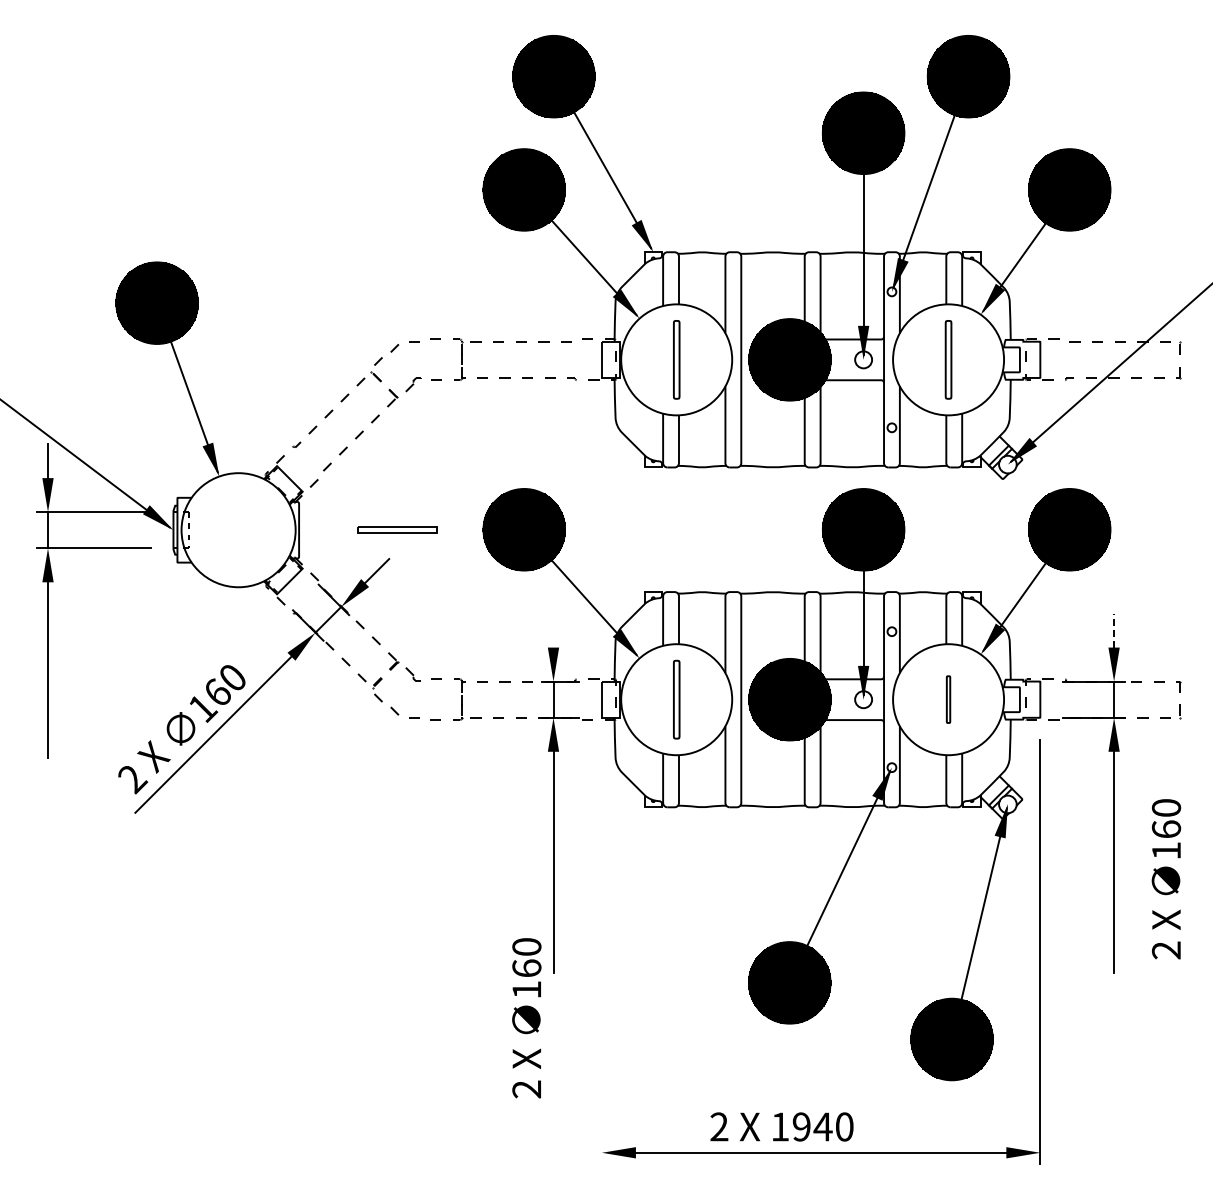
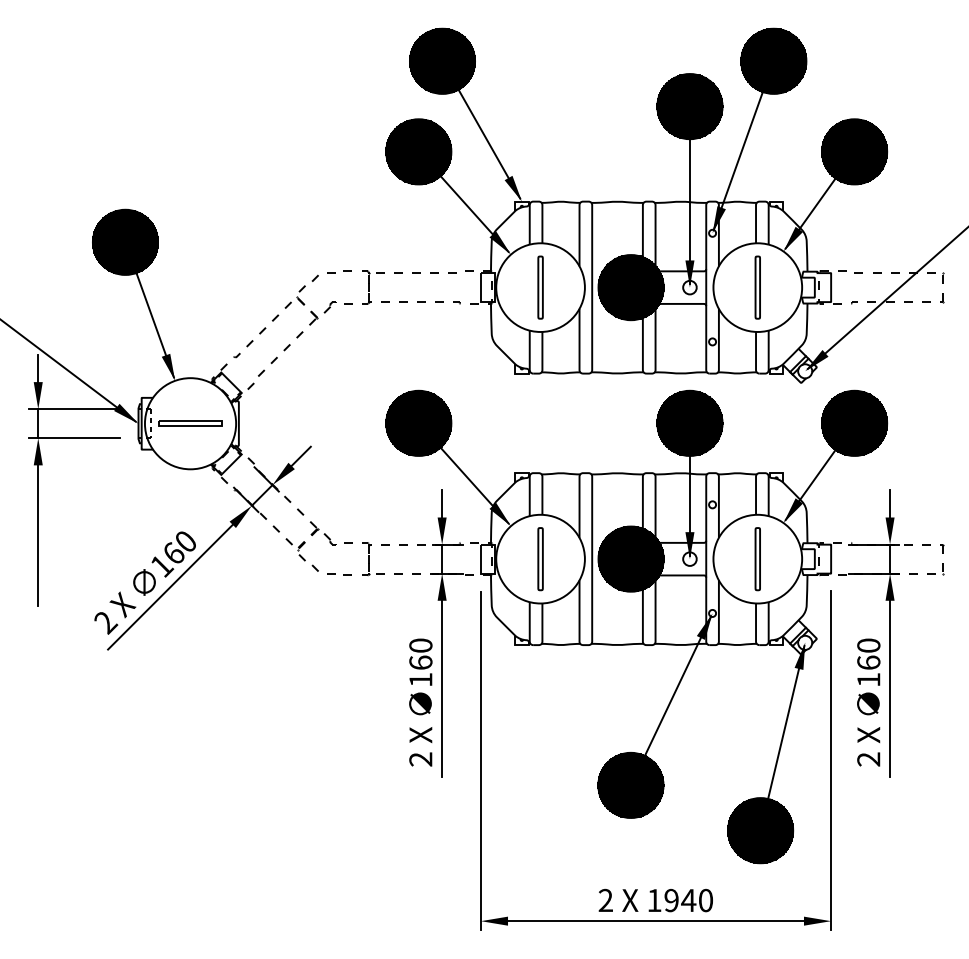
part: (397, 529) -> (190, 423), moved
line: (553, 630) -> (442, 503), added
line: (1114, 630) -> (890, 503), dashed -> solid
part: (948, 699) -> (757, 559), size x1.67
text: (1166, 879) -> (868, 702), moved
line: (601, 952) -> (480, 761), added
text: (526, 1018) -> (420, 702), moved
text: (781, 1126) -> (655, 900), moved

